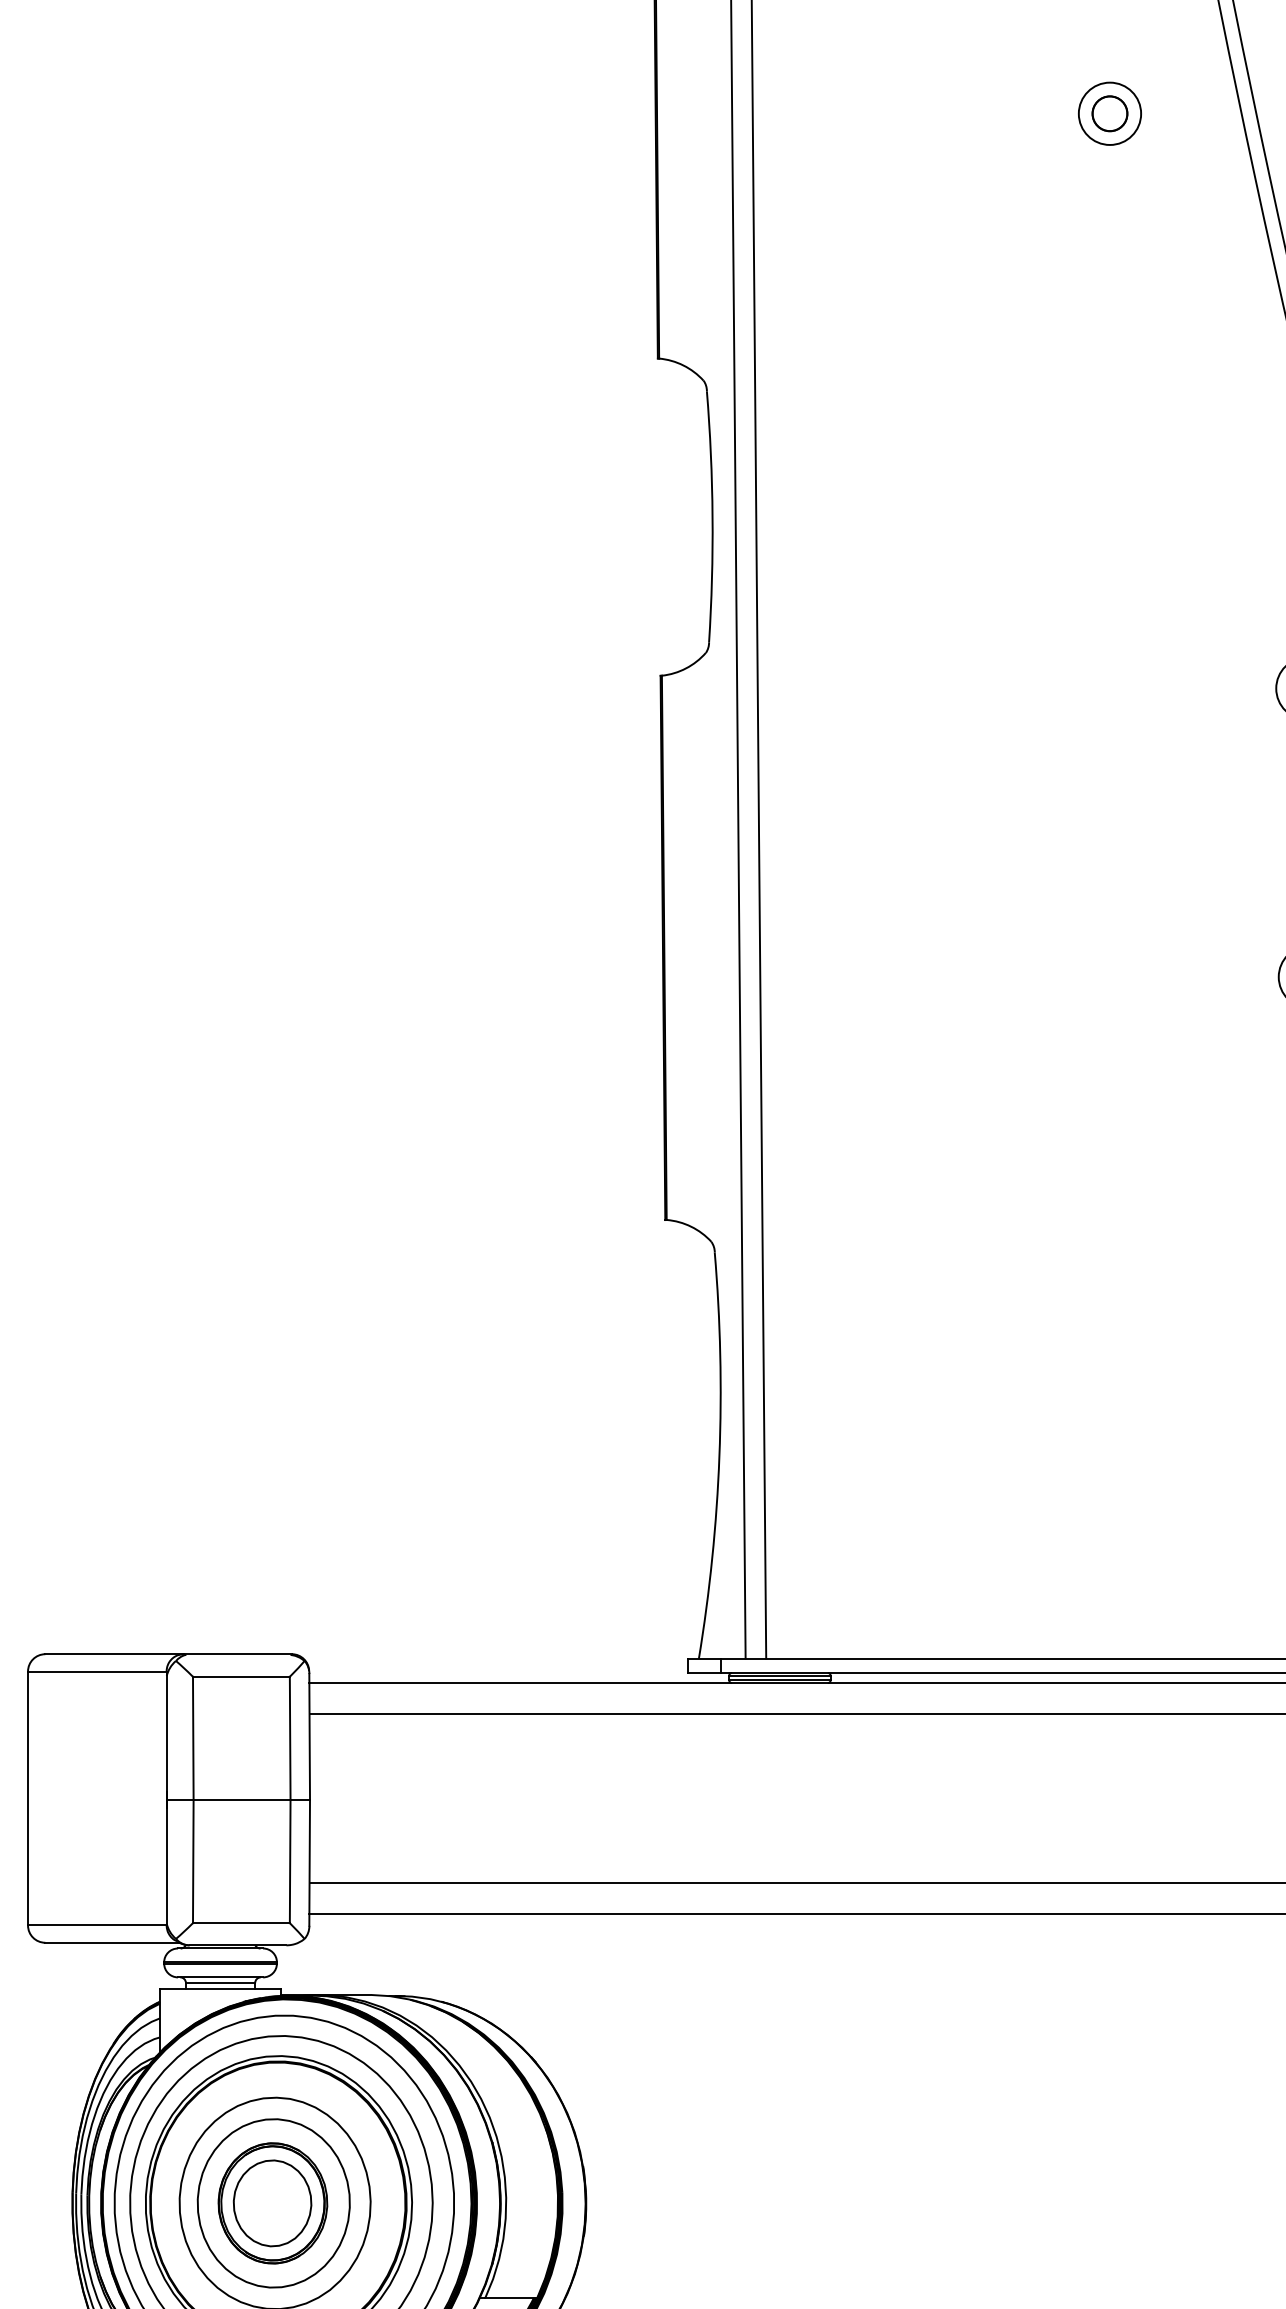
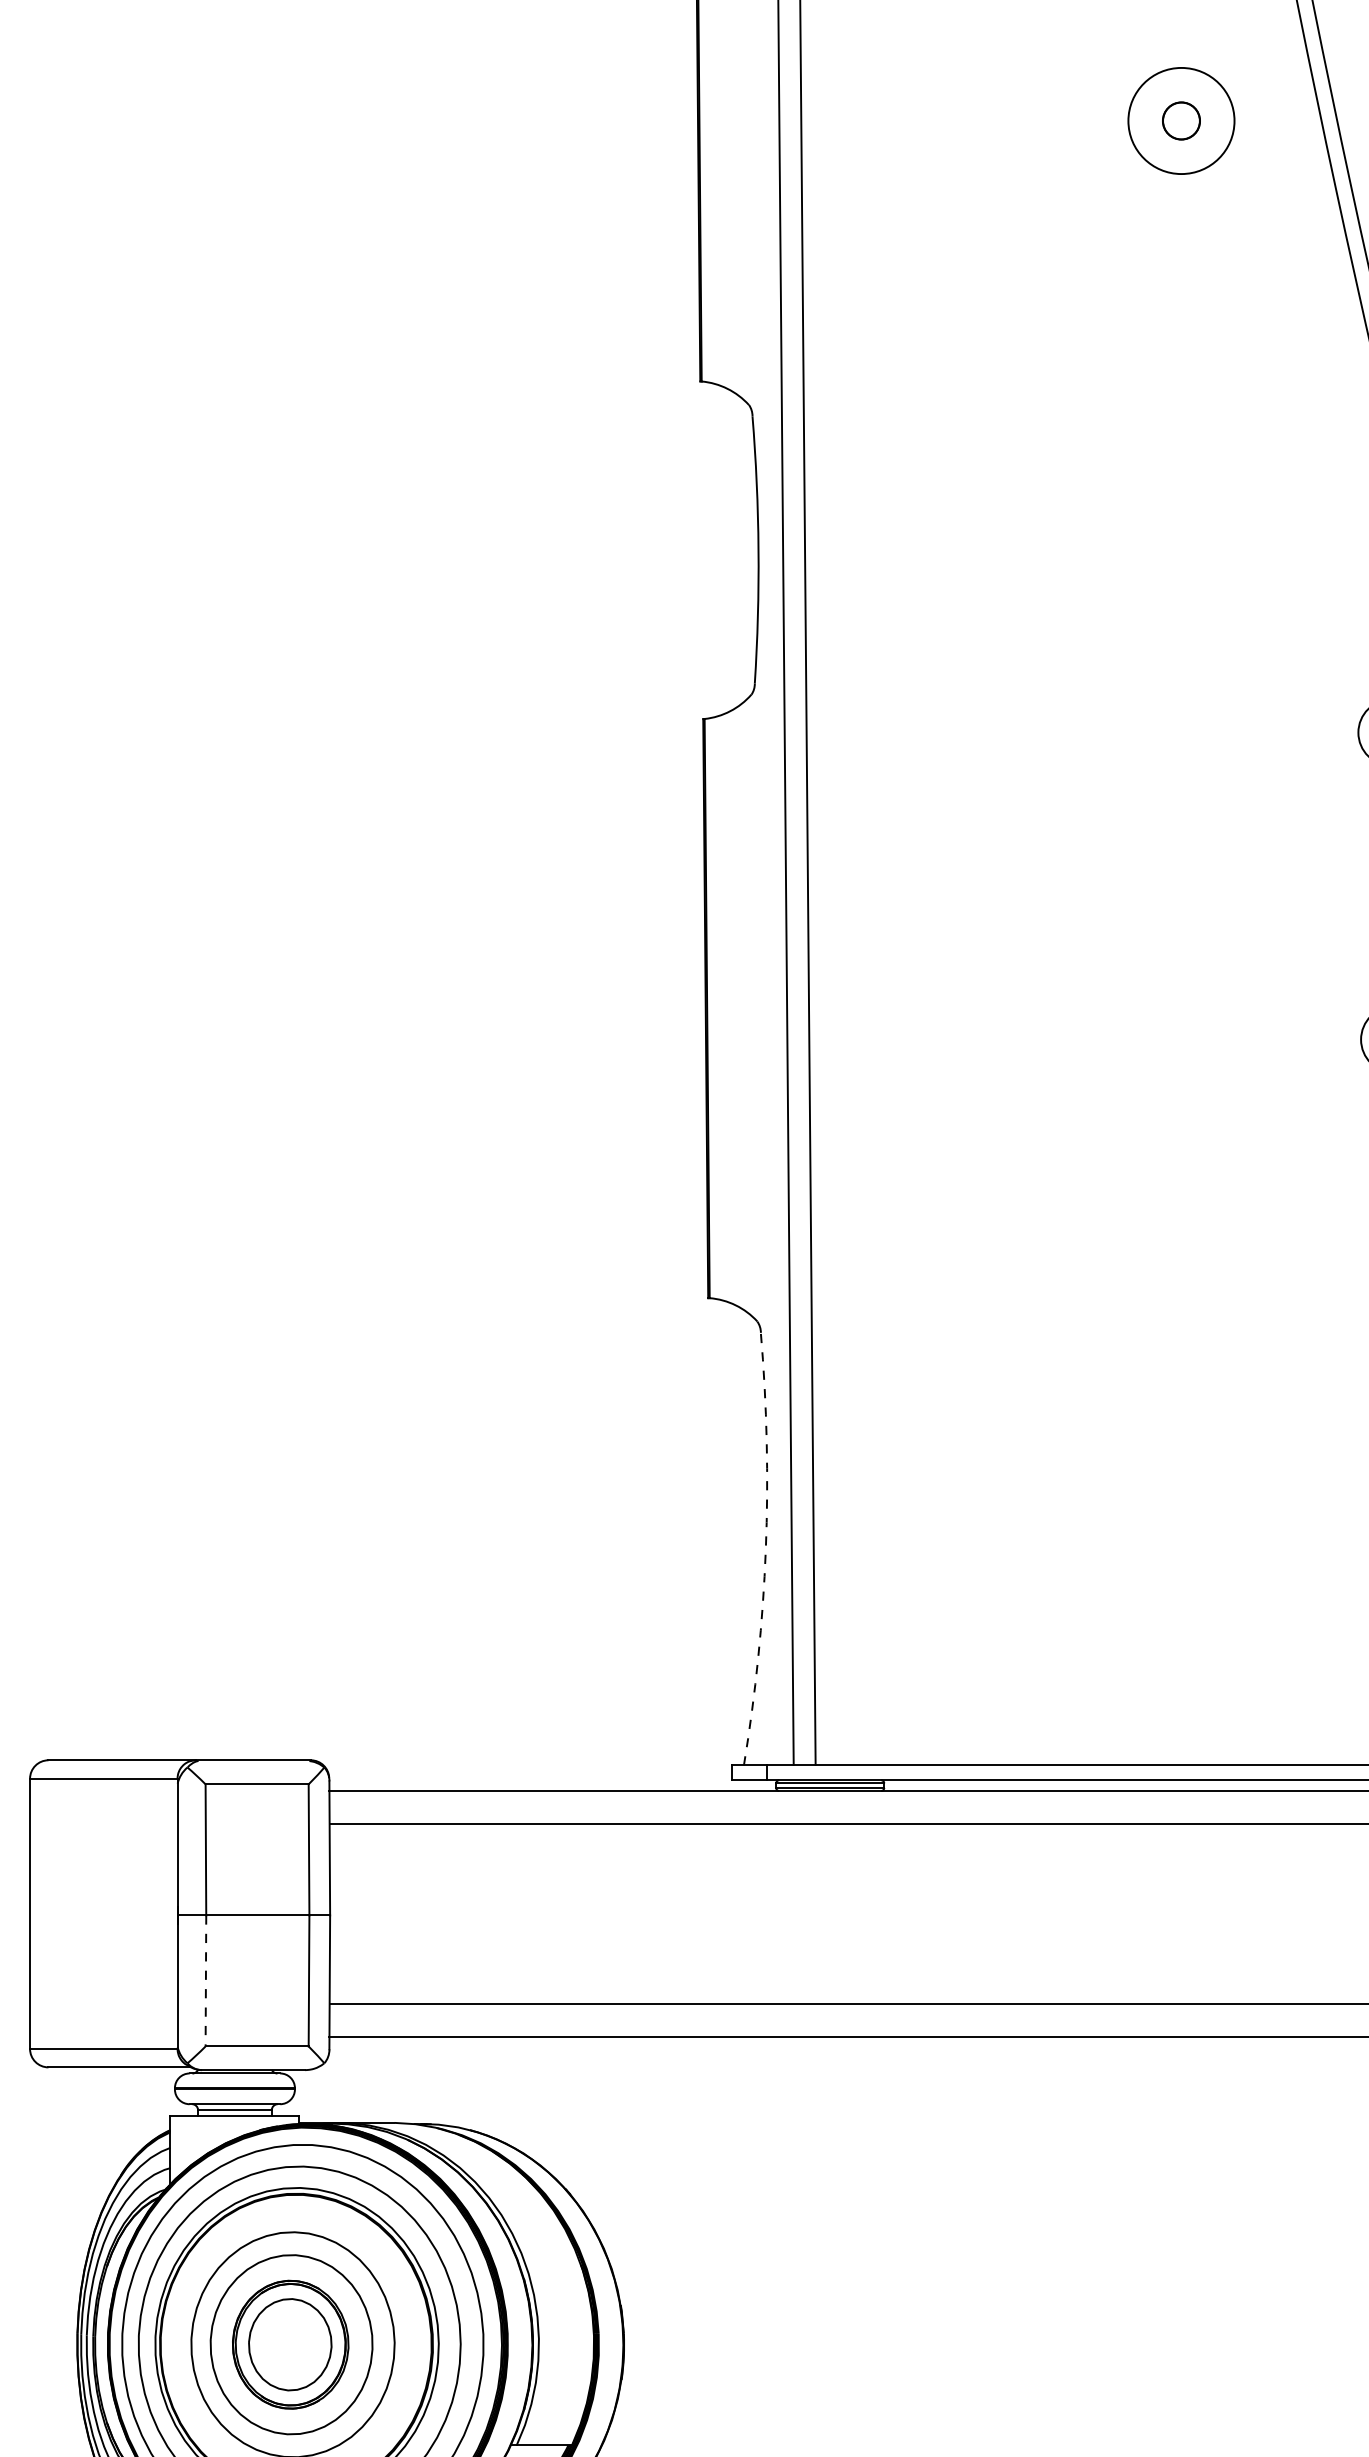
circle: (1109, 113) -> (1180, 120), size x1.6
arc: (719, 1456) -> (765, 1549), solid -> dashed
line: (193, 1861) -> (206, 1980), solid -> dashed

